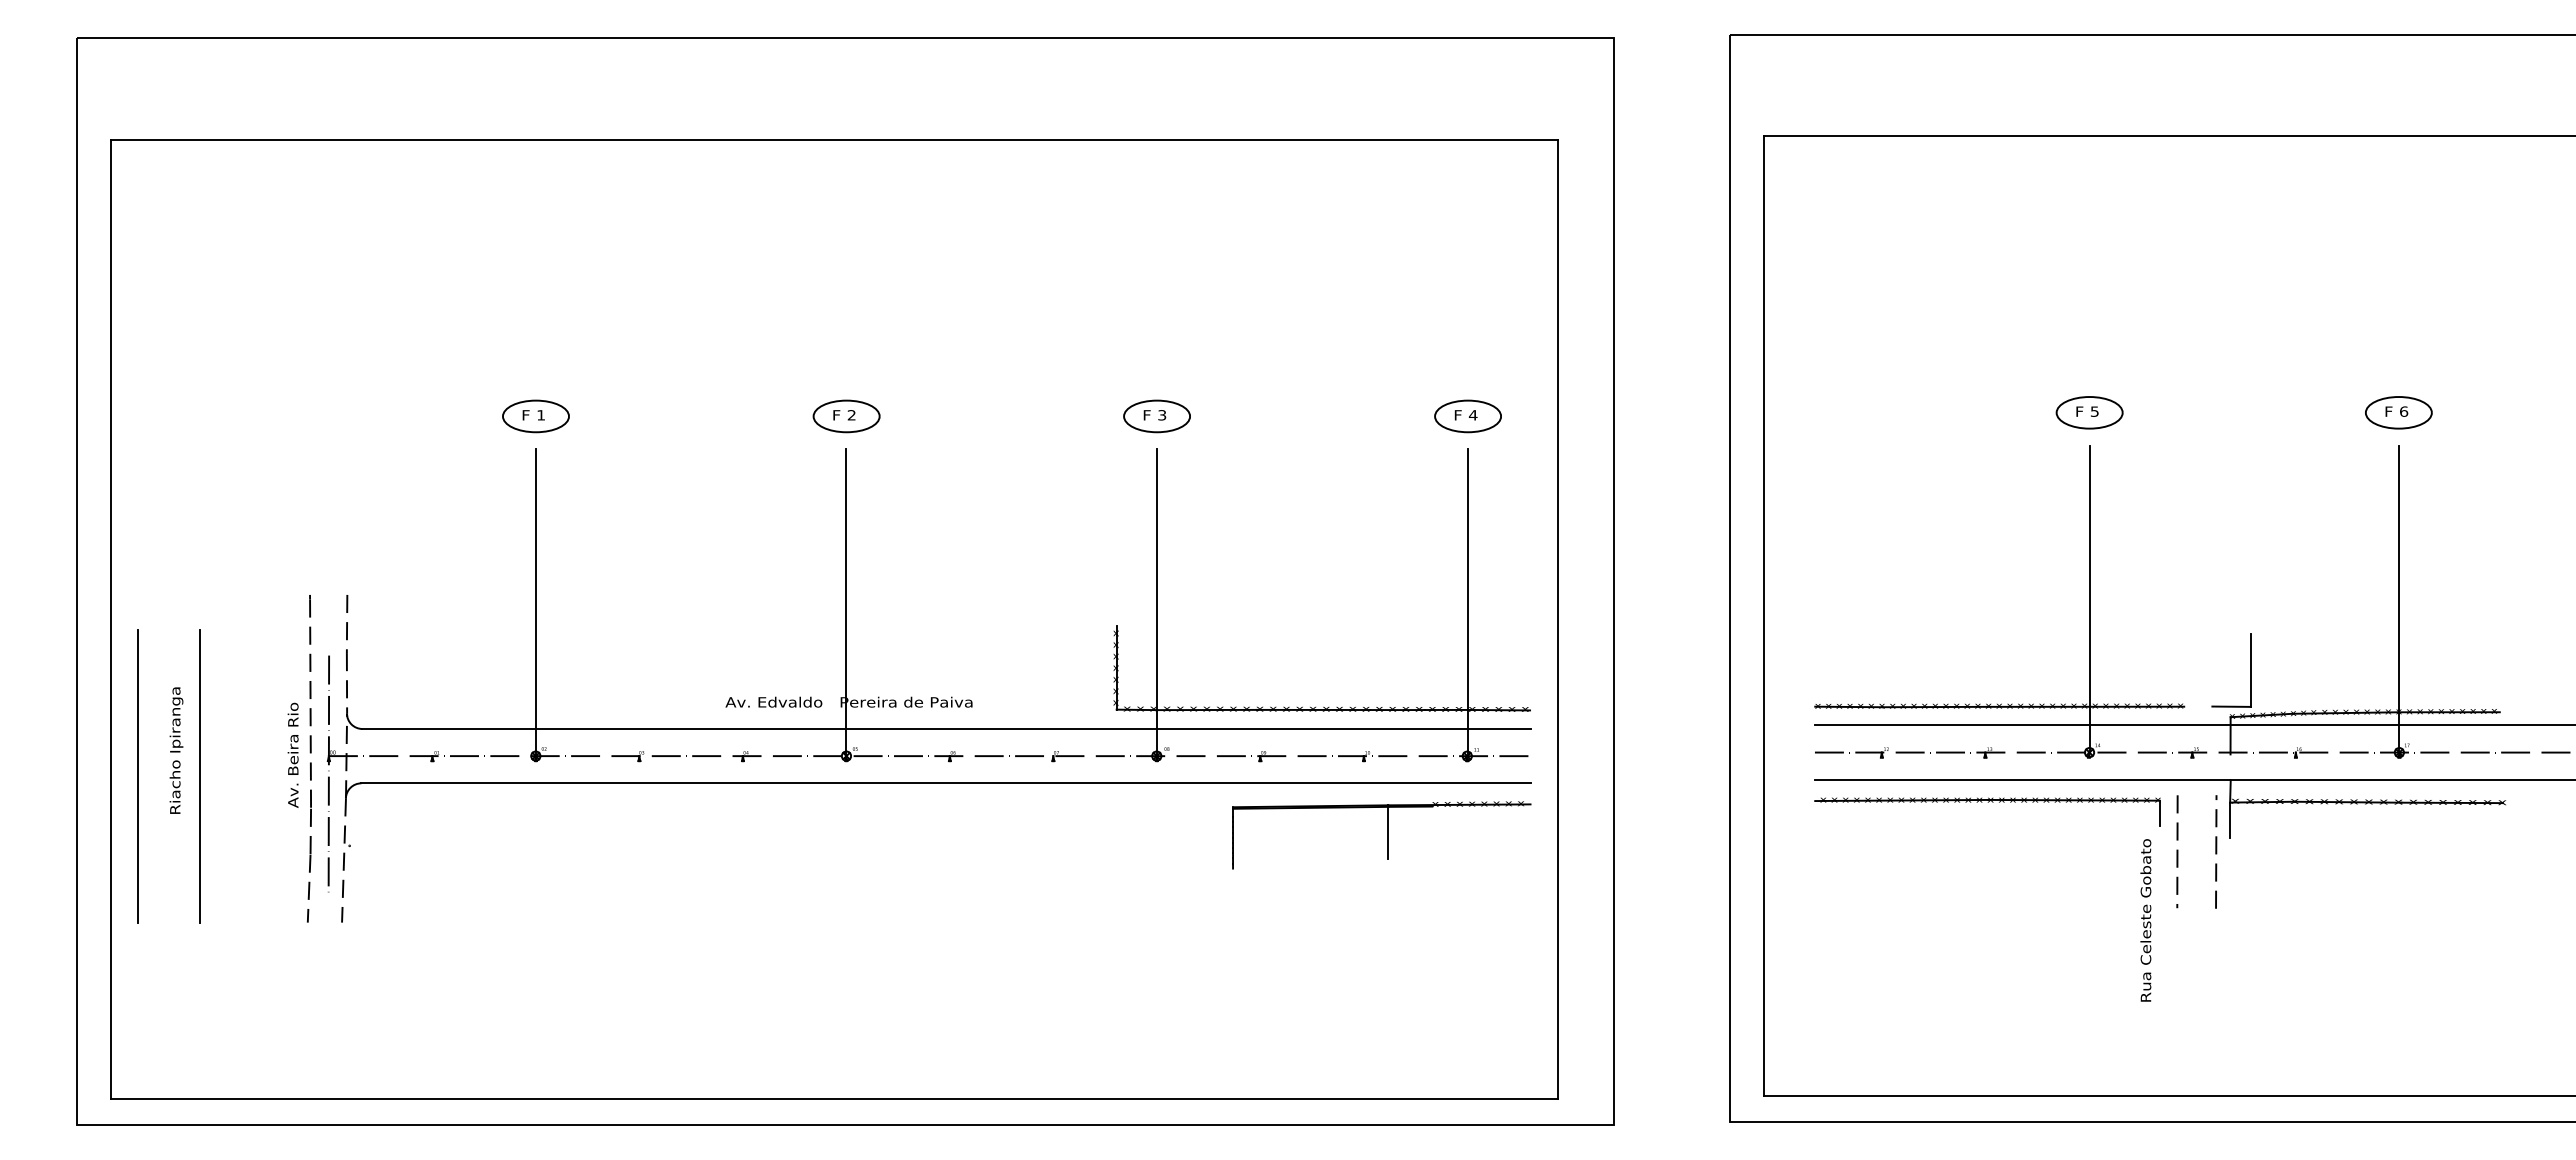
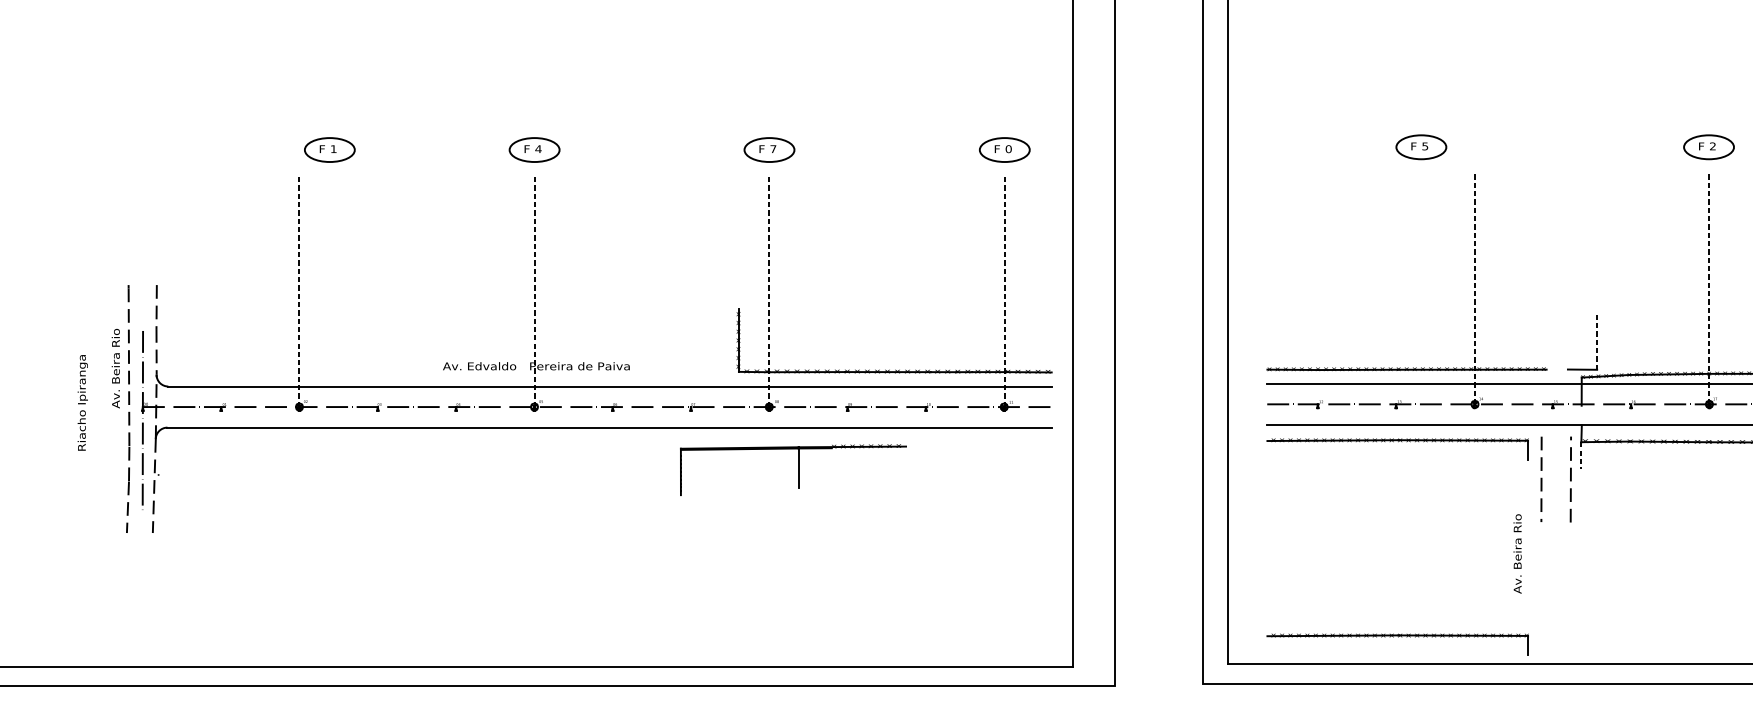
text: (2404, 411) -> (1713, 146), 6 -> 2
part: (2089, 412) -> (1421, 147), moved
text: (851, 415) -> (538, 149), 2 -> 4
text: (1162, 415) -> (773, 149), 3 -> 7
text: (1472, 415) -> (1008, 149), 4 -> 0
part: (535, 416) -> (329, 150), moved
line: (2089, 598) -> (1474, 287), solid -> dashed
line: (2398, 598) -> (1708, 287), solid -> dashed
line: (535, 602) -> (299, 290), solid -> dashed
line: (846, 602) -> (534, 290), solid -> dashed
line: (1156, 602) -> (769, 290), solid -> dashed
line: (1467, 602) -> (1004, 290), solid -> dashed
line: (2250, 671) -> (1596, 343), solid -> dashed
text: (176, 750) -> (82, 402), moved
text: (292, 754) -> (115, 367), moved
line: (200, 775) -> (45, 421), removed
line: (2230, 820) -> (1581, 455), solid -> dashed
part: (1381, 835) -> (793, 470), moved
text: (2145, 920) -> (1517, 531), Rua Celeste Gobato -> Av. Beira Rio
part: (1987, 1060) -> (1397, 637), added

